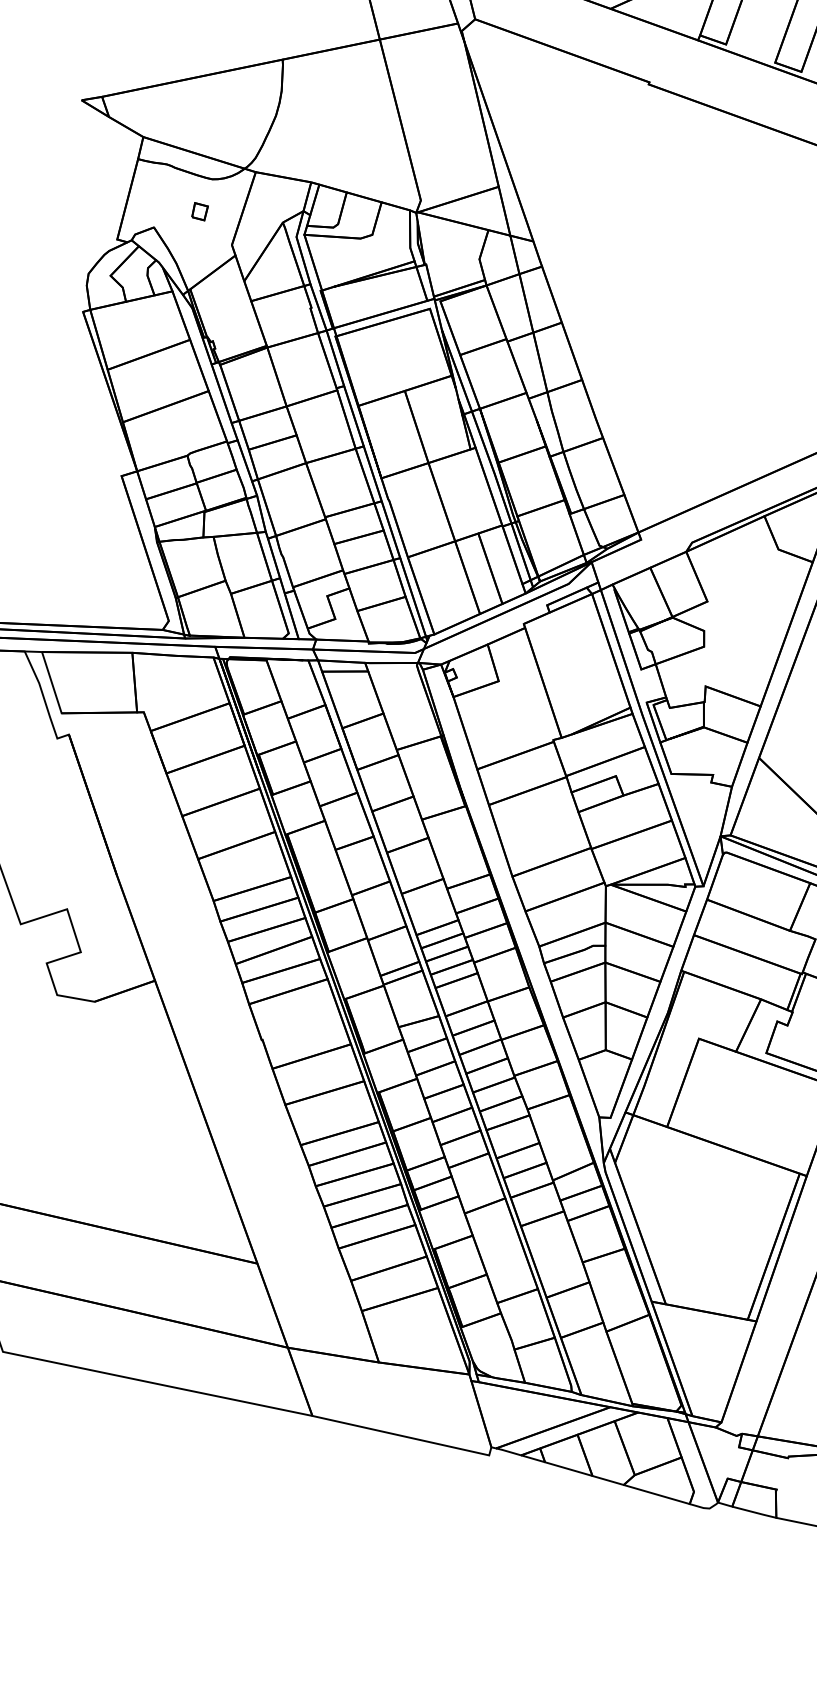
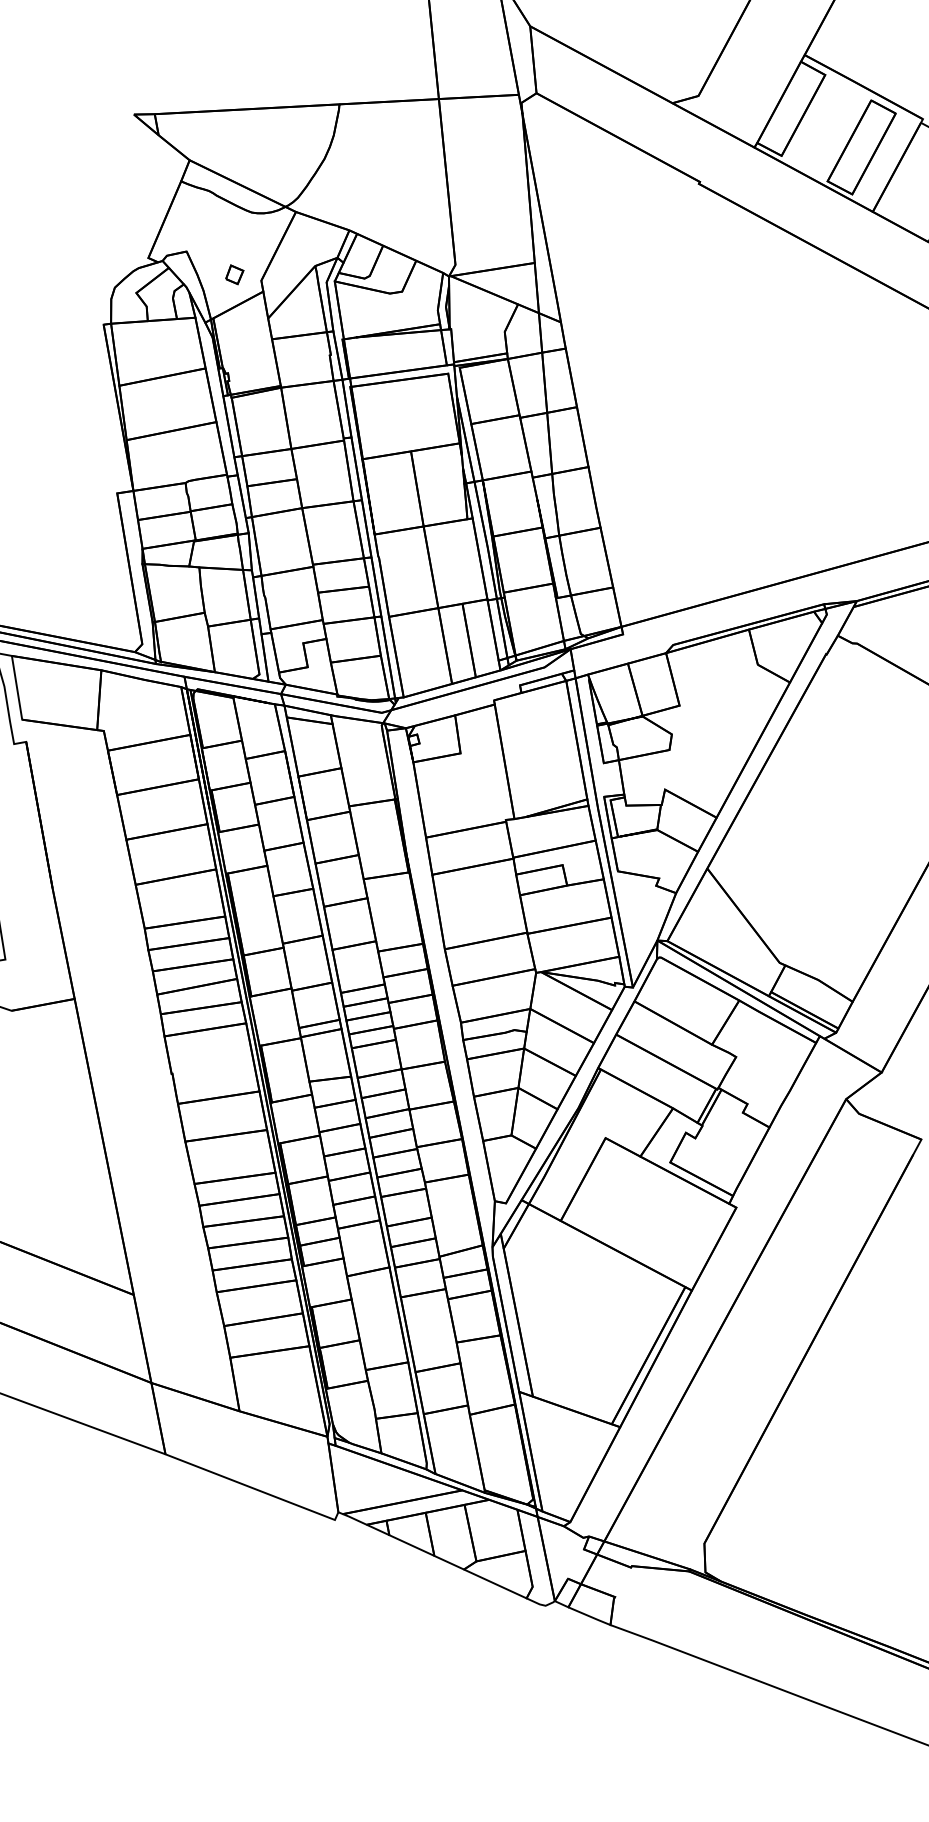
part: (199, 211) -> (234, 274), moved

